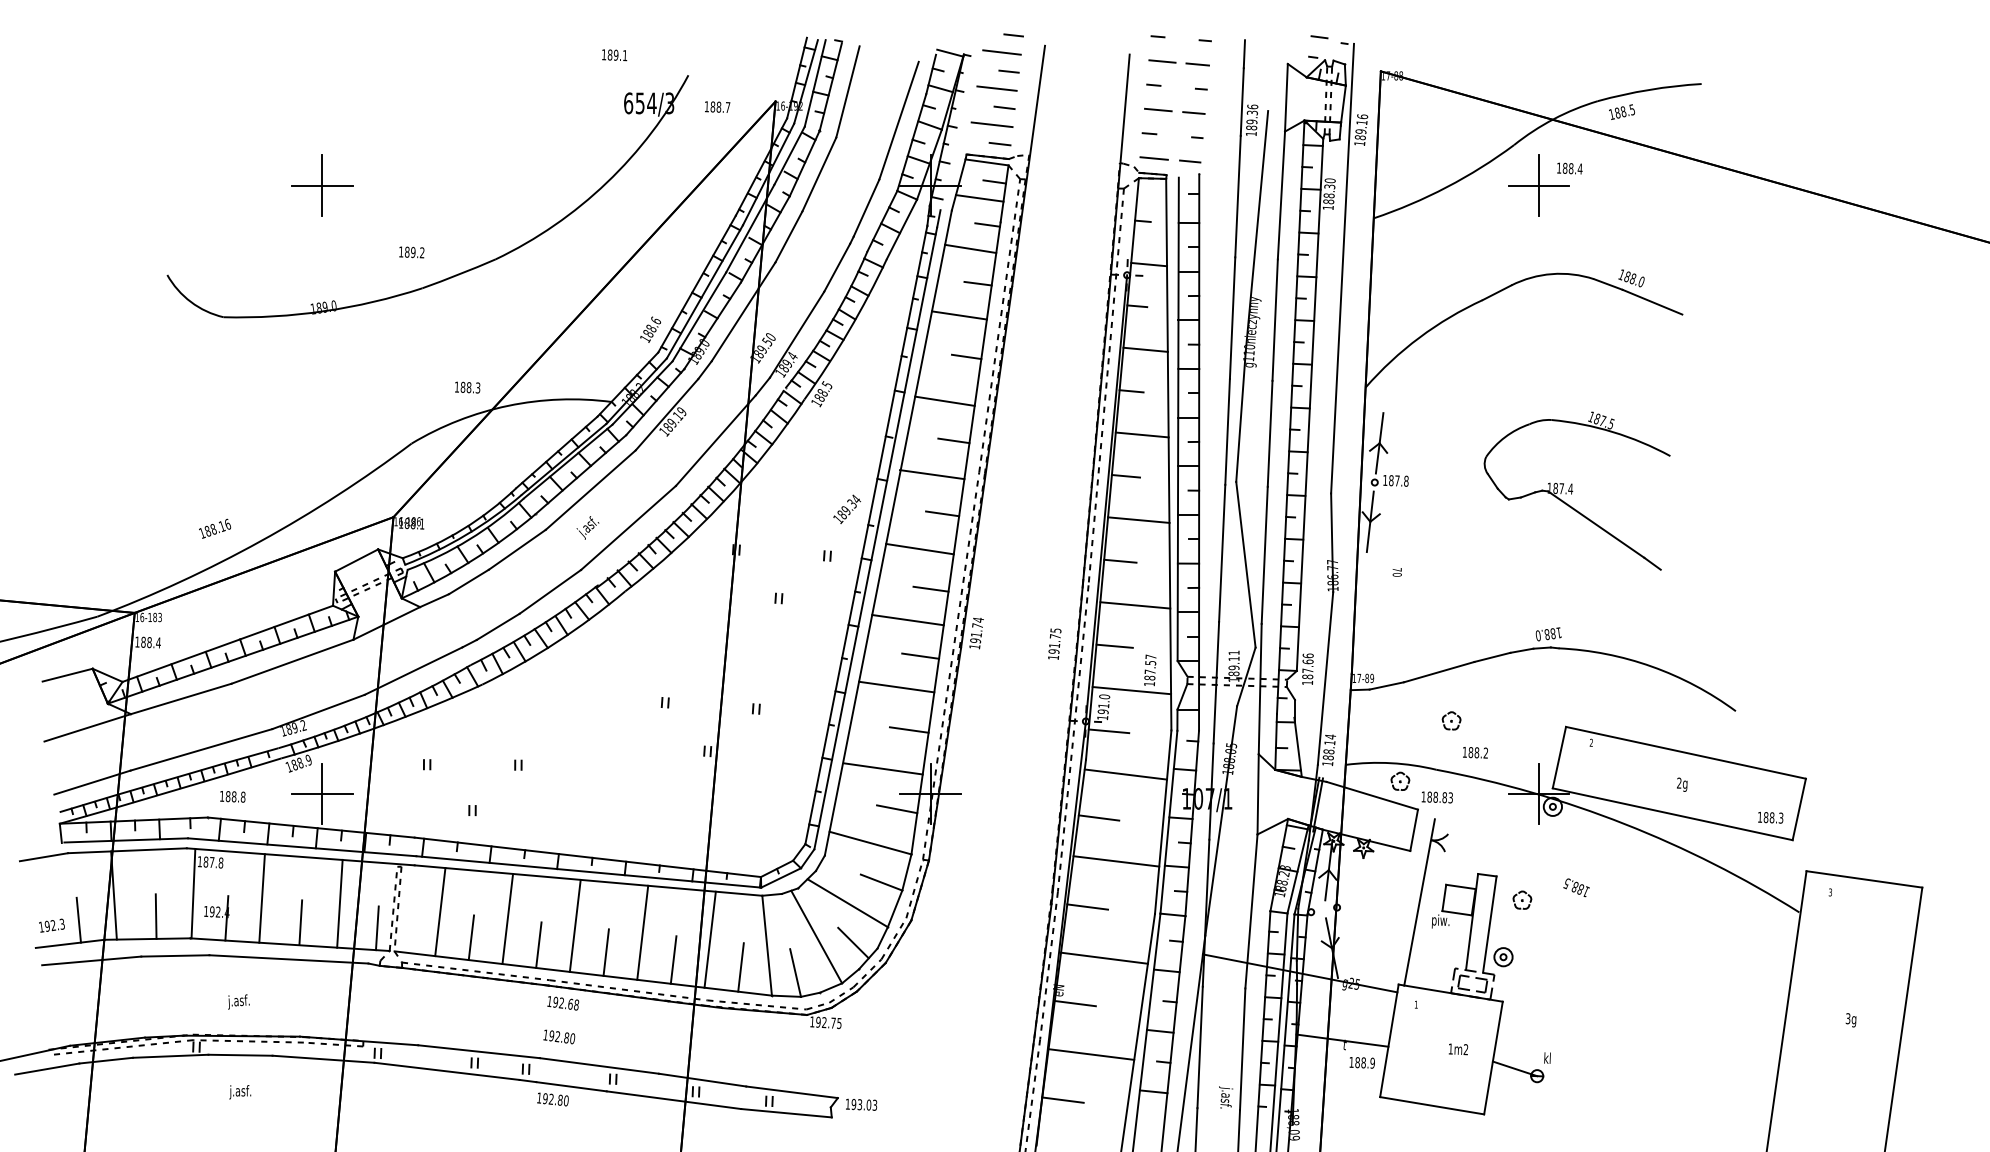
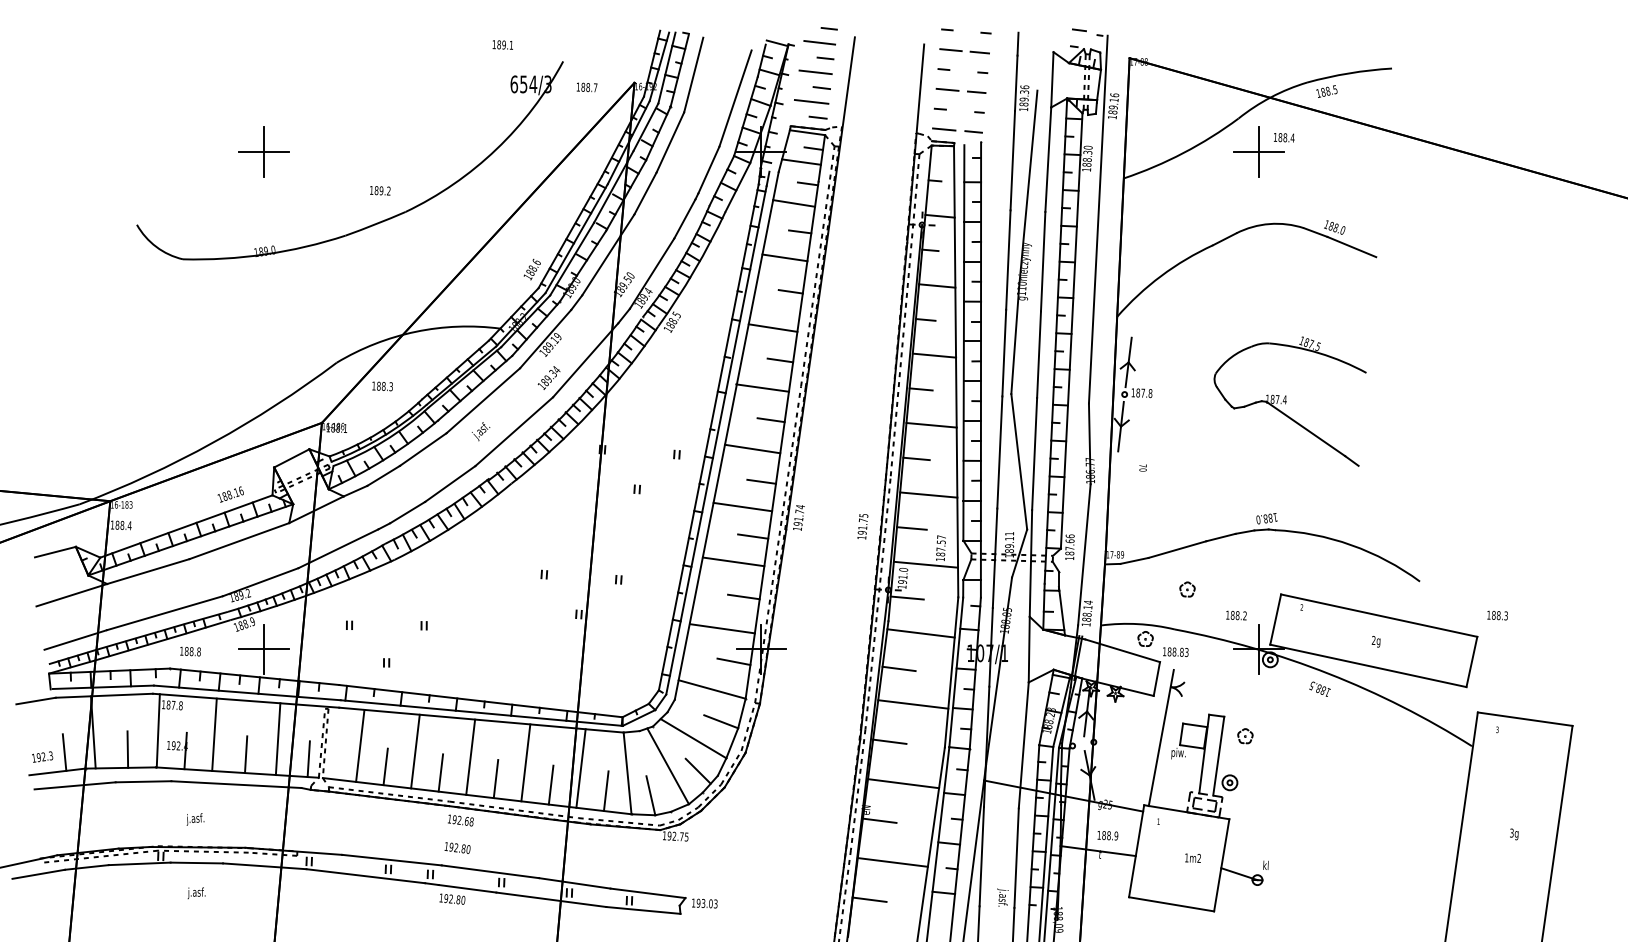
text: (411, 252) -> (380, 190), moved
text: (467, 387) -> (382, 386), moved
text: (846, 508) -> (548, 377), moved
text: (215, 528) -> (231, 494), moved
text: (1475, 752) -> (1236, 615), moved
text: (1770, 817) -> (1497, 615), moved
text: (1576, 887) -> (1319, 688), moved
text: (1361, 1062) -> (1107, 835), moved

